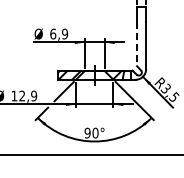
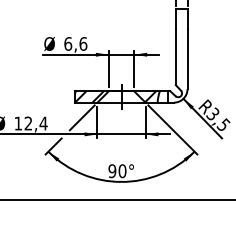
text: (65, 33) -> (83, 43), 6,9 -> 6,6
line: (137, 44) -> (176, 57), dashed -> solid
text: (33, 95) -> (42, 122), 12,9 -> 12,4

